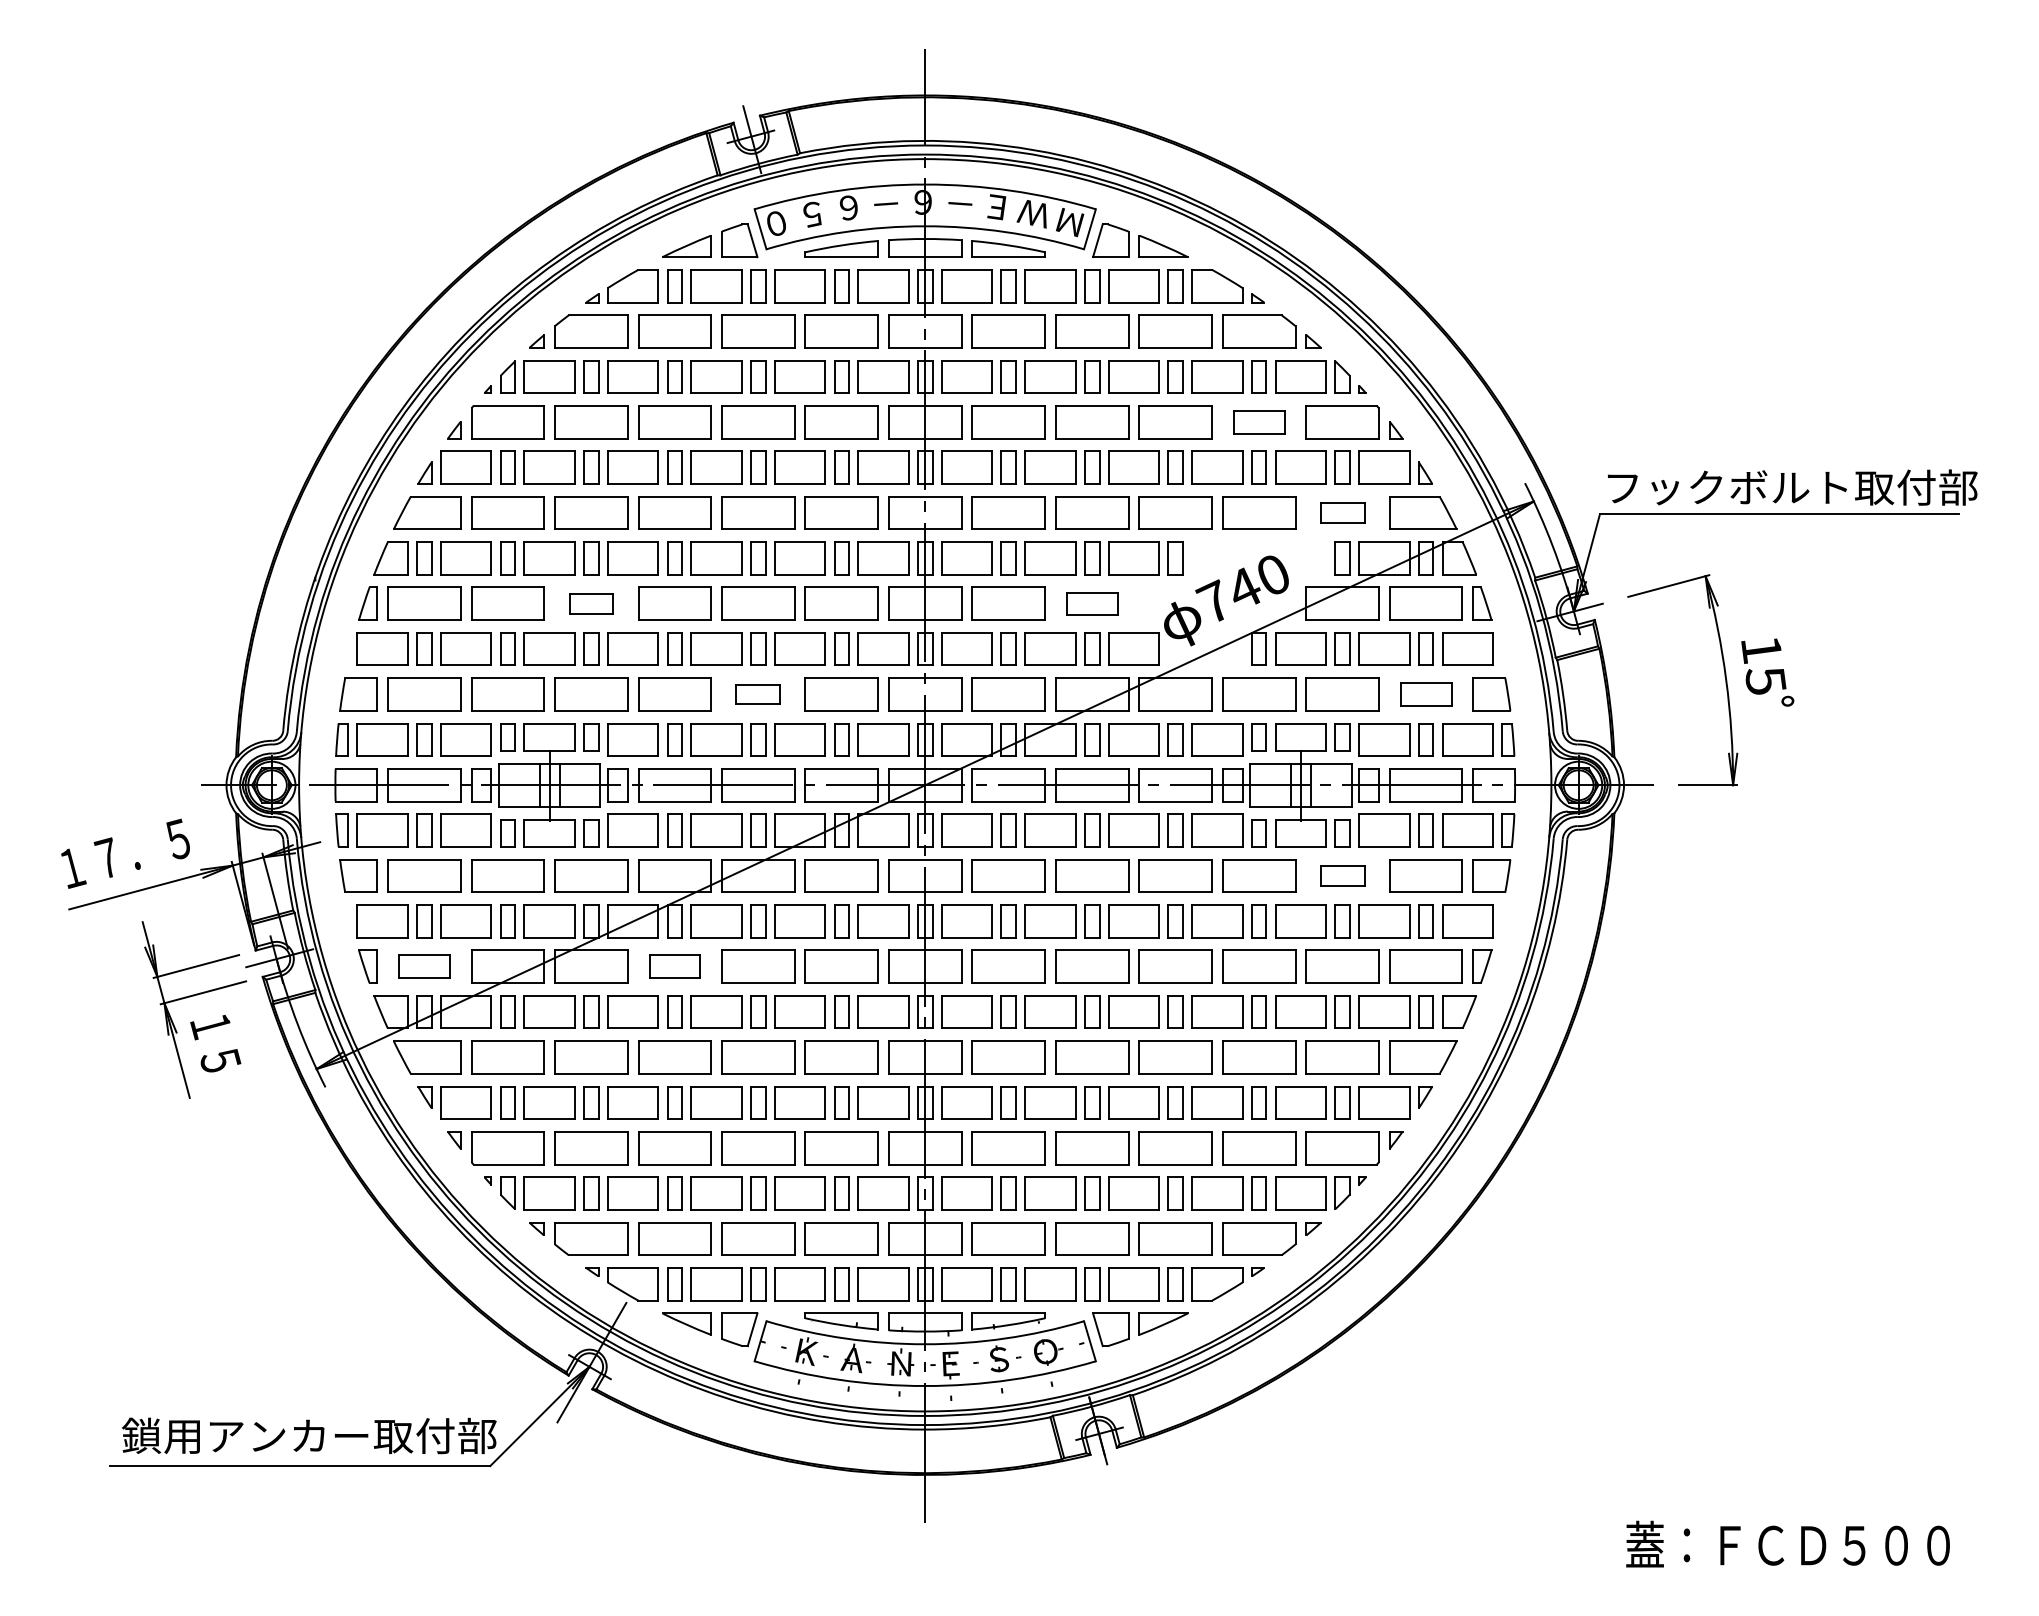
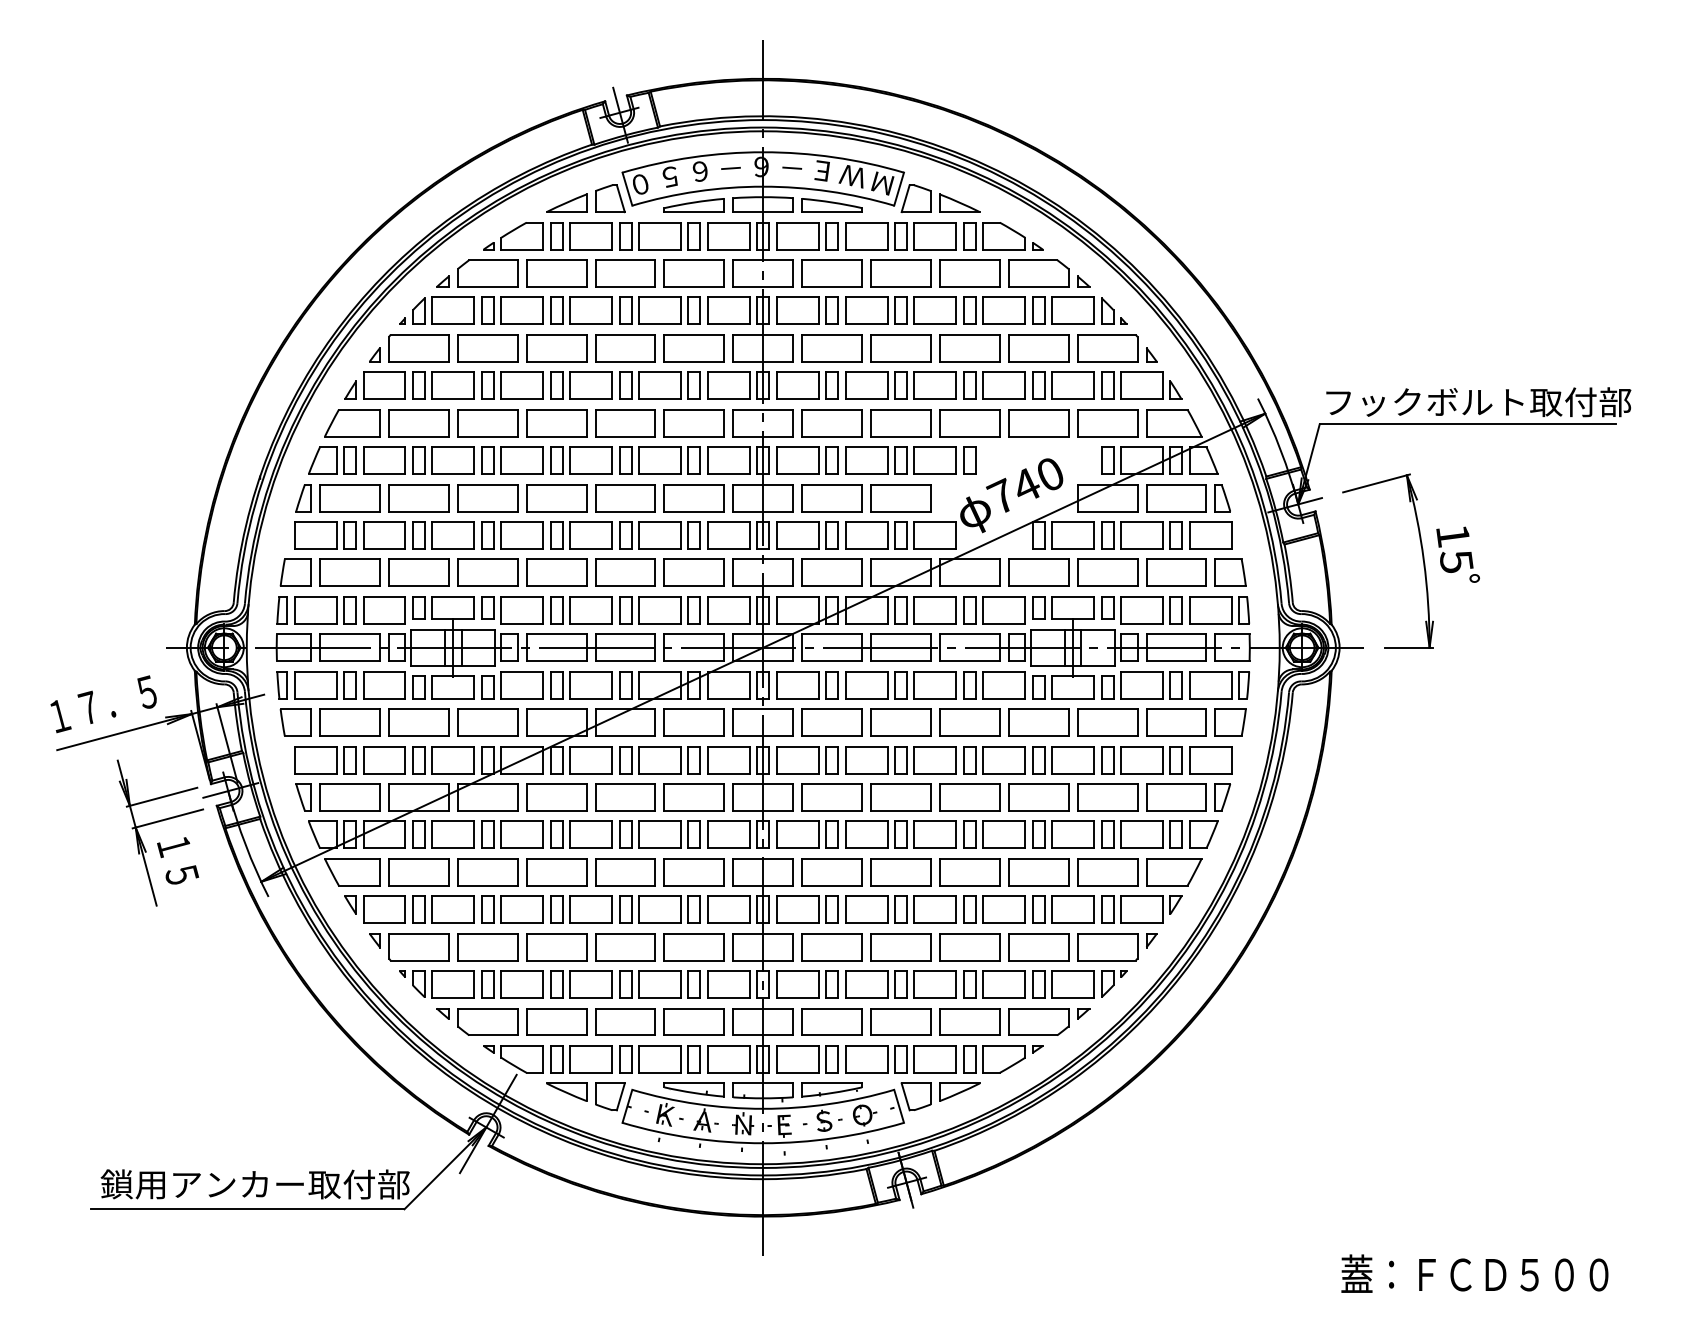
part: (1258, 422) -> (1038, 348), size x1.43
part: (1342, 513) -> (1107, 423), size x1.67
part: (590, 604) -> (487, 498), size x1.67
part: (1091, 604) -> (900, 498), size x1.43
part: (758, 694) -> (625, 572), size x1.67
part: (1426, 694) -> (1176, 572), size x1.43
part: (1342, 875) -> (1107, 722), size x1.67
part: (423, 966) -> (349, 797), size x1.43
part: (674, 966) -> (556, 797), size x1.43

